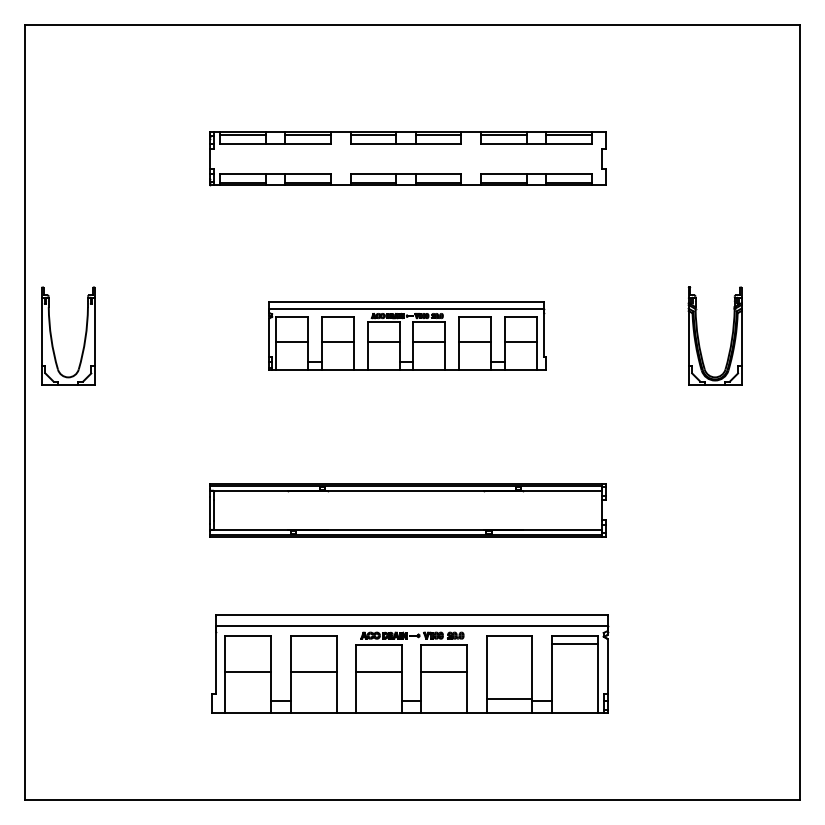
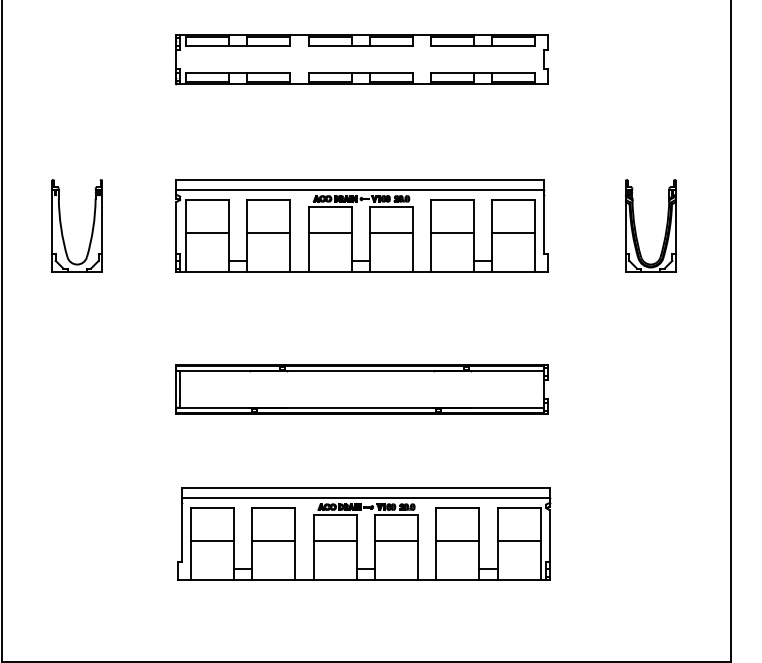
part: (84, 335) -> (92, 225), moved
part: (407, 335) -> (361, 225), size x1.43
line: (574, 644) -> (518, 541), moved
line: (509, 699) -> (457, 541), moved

